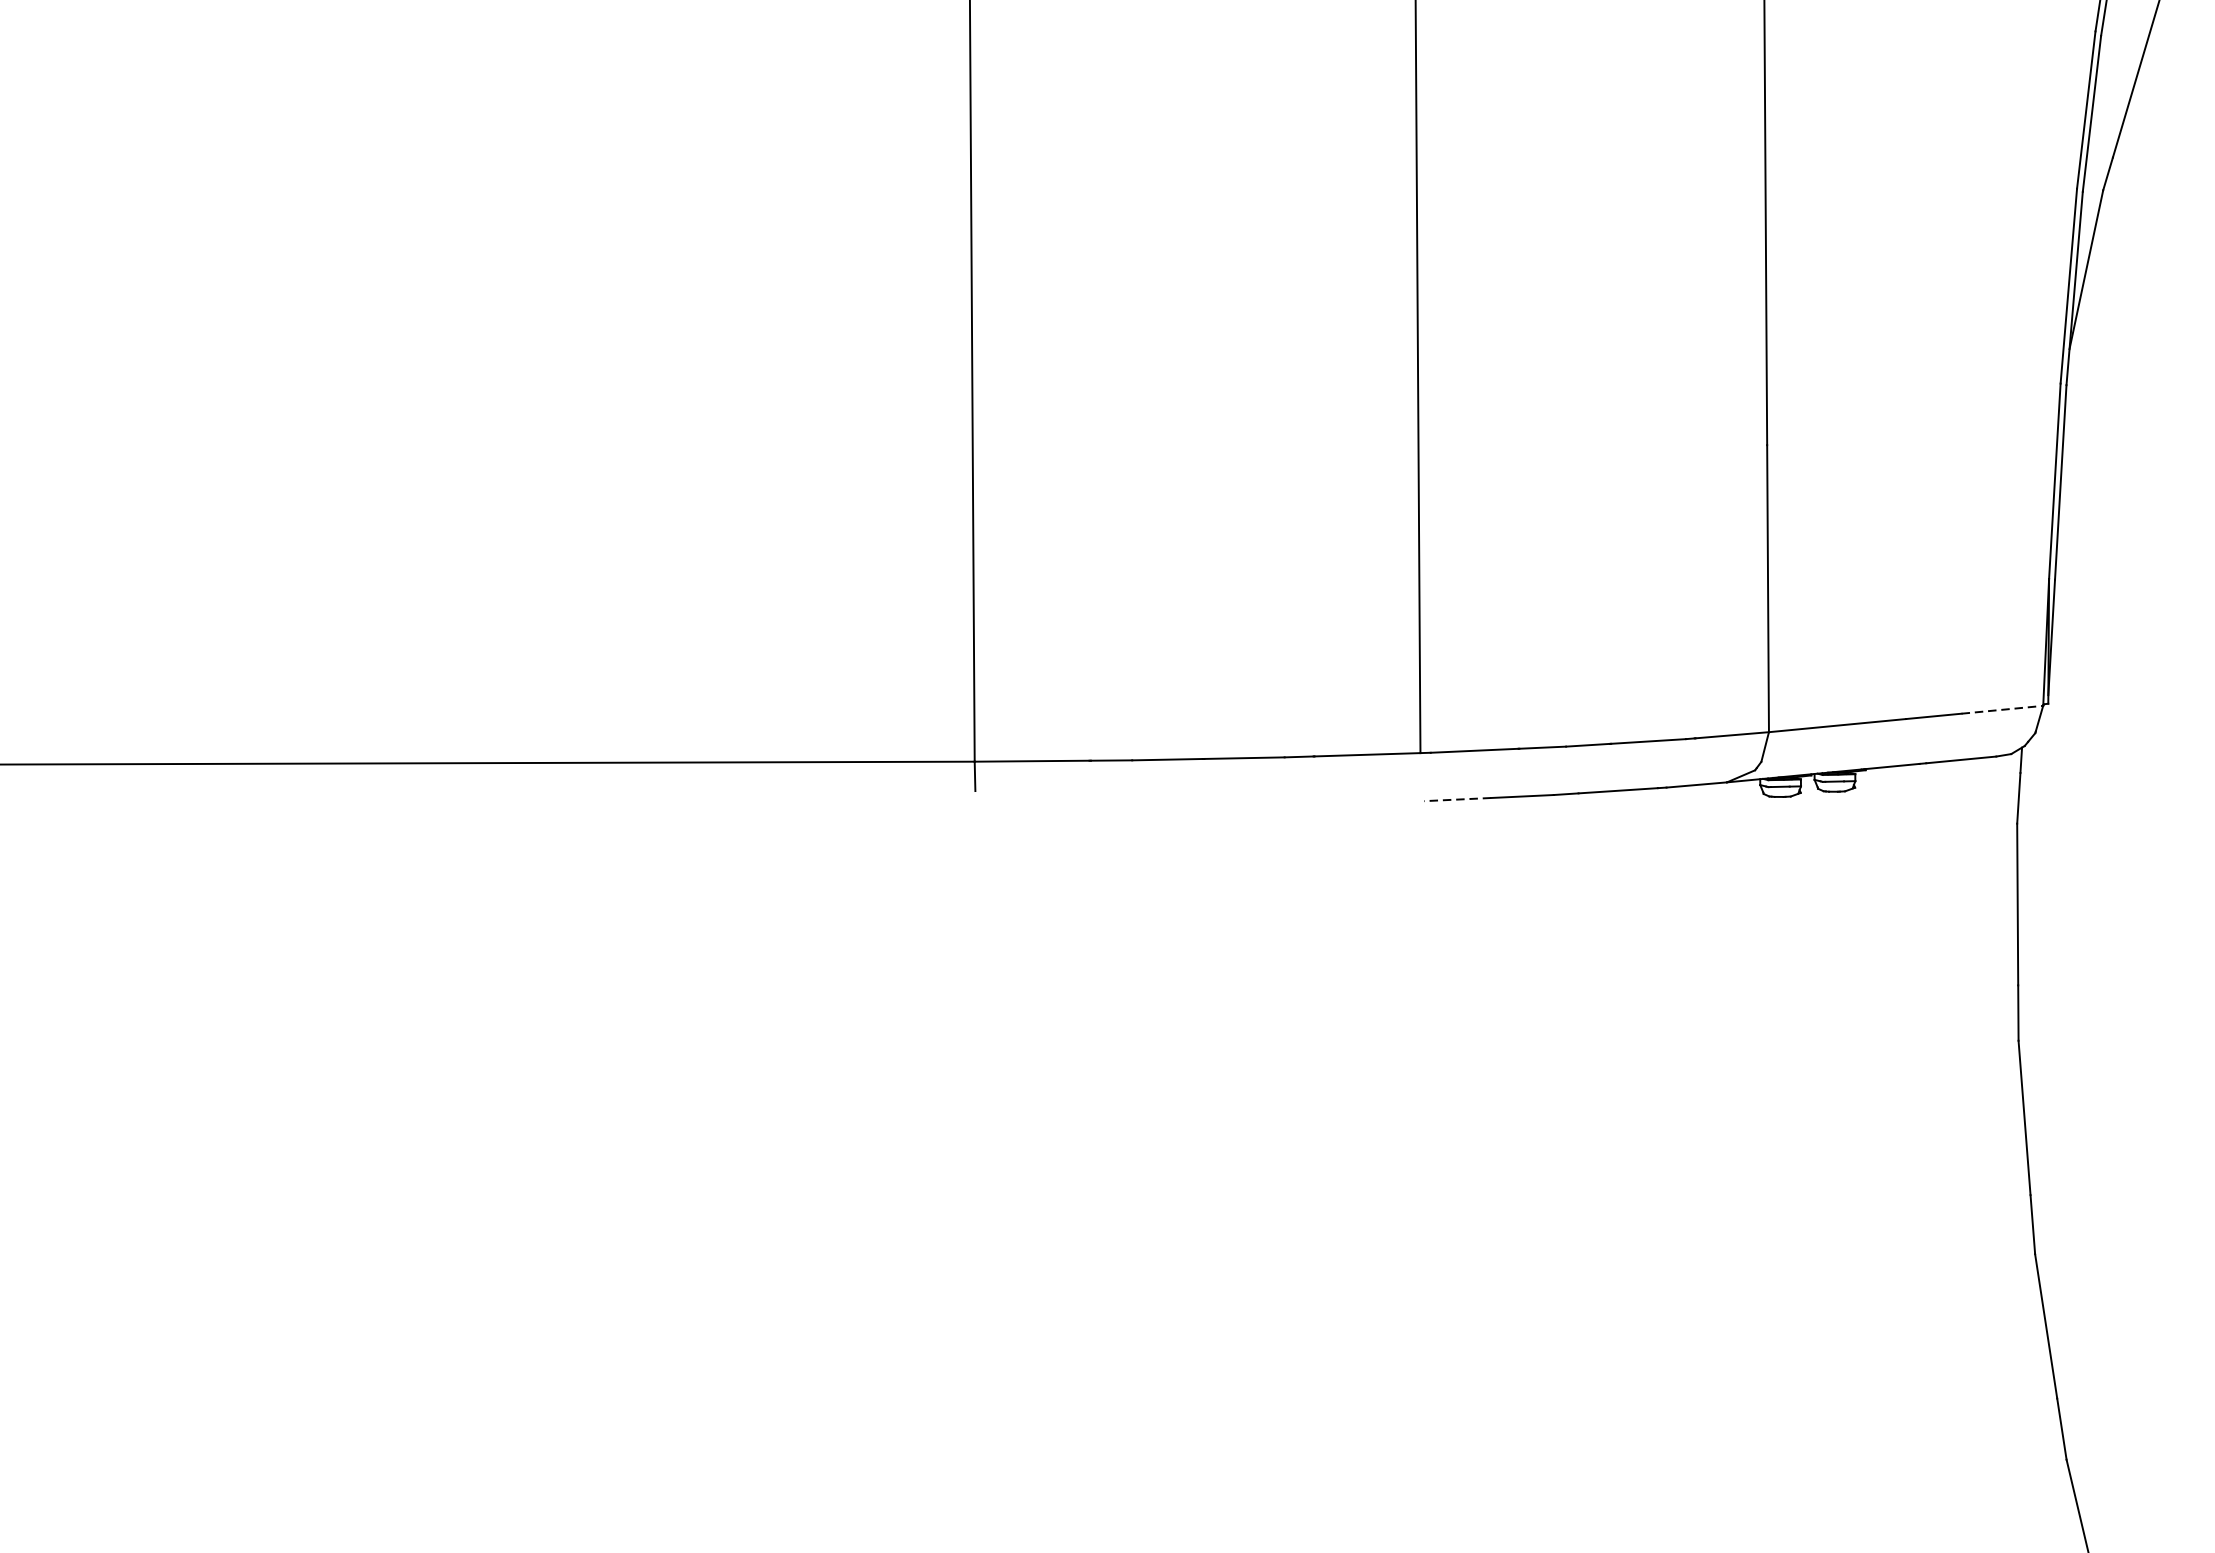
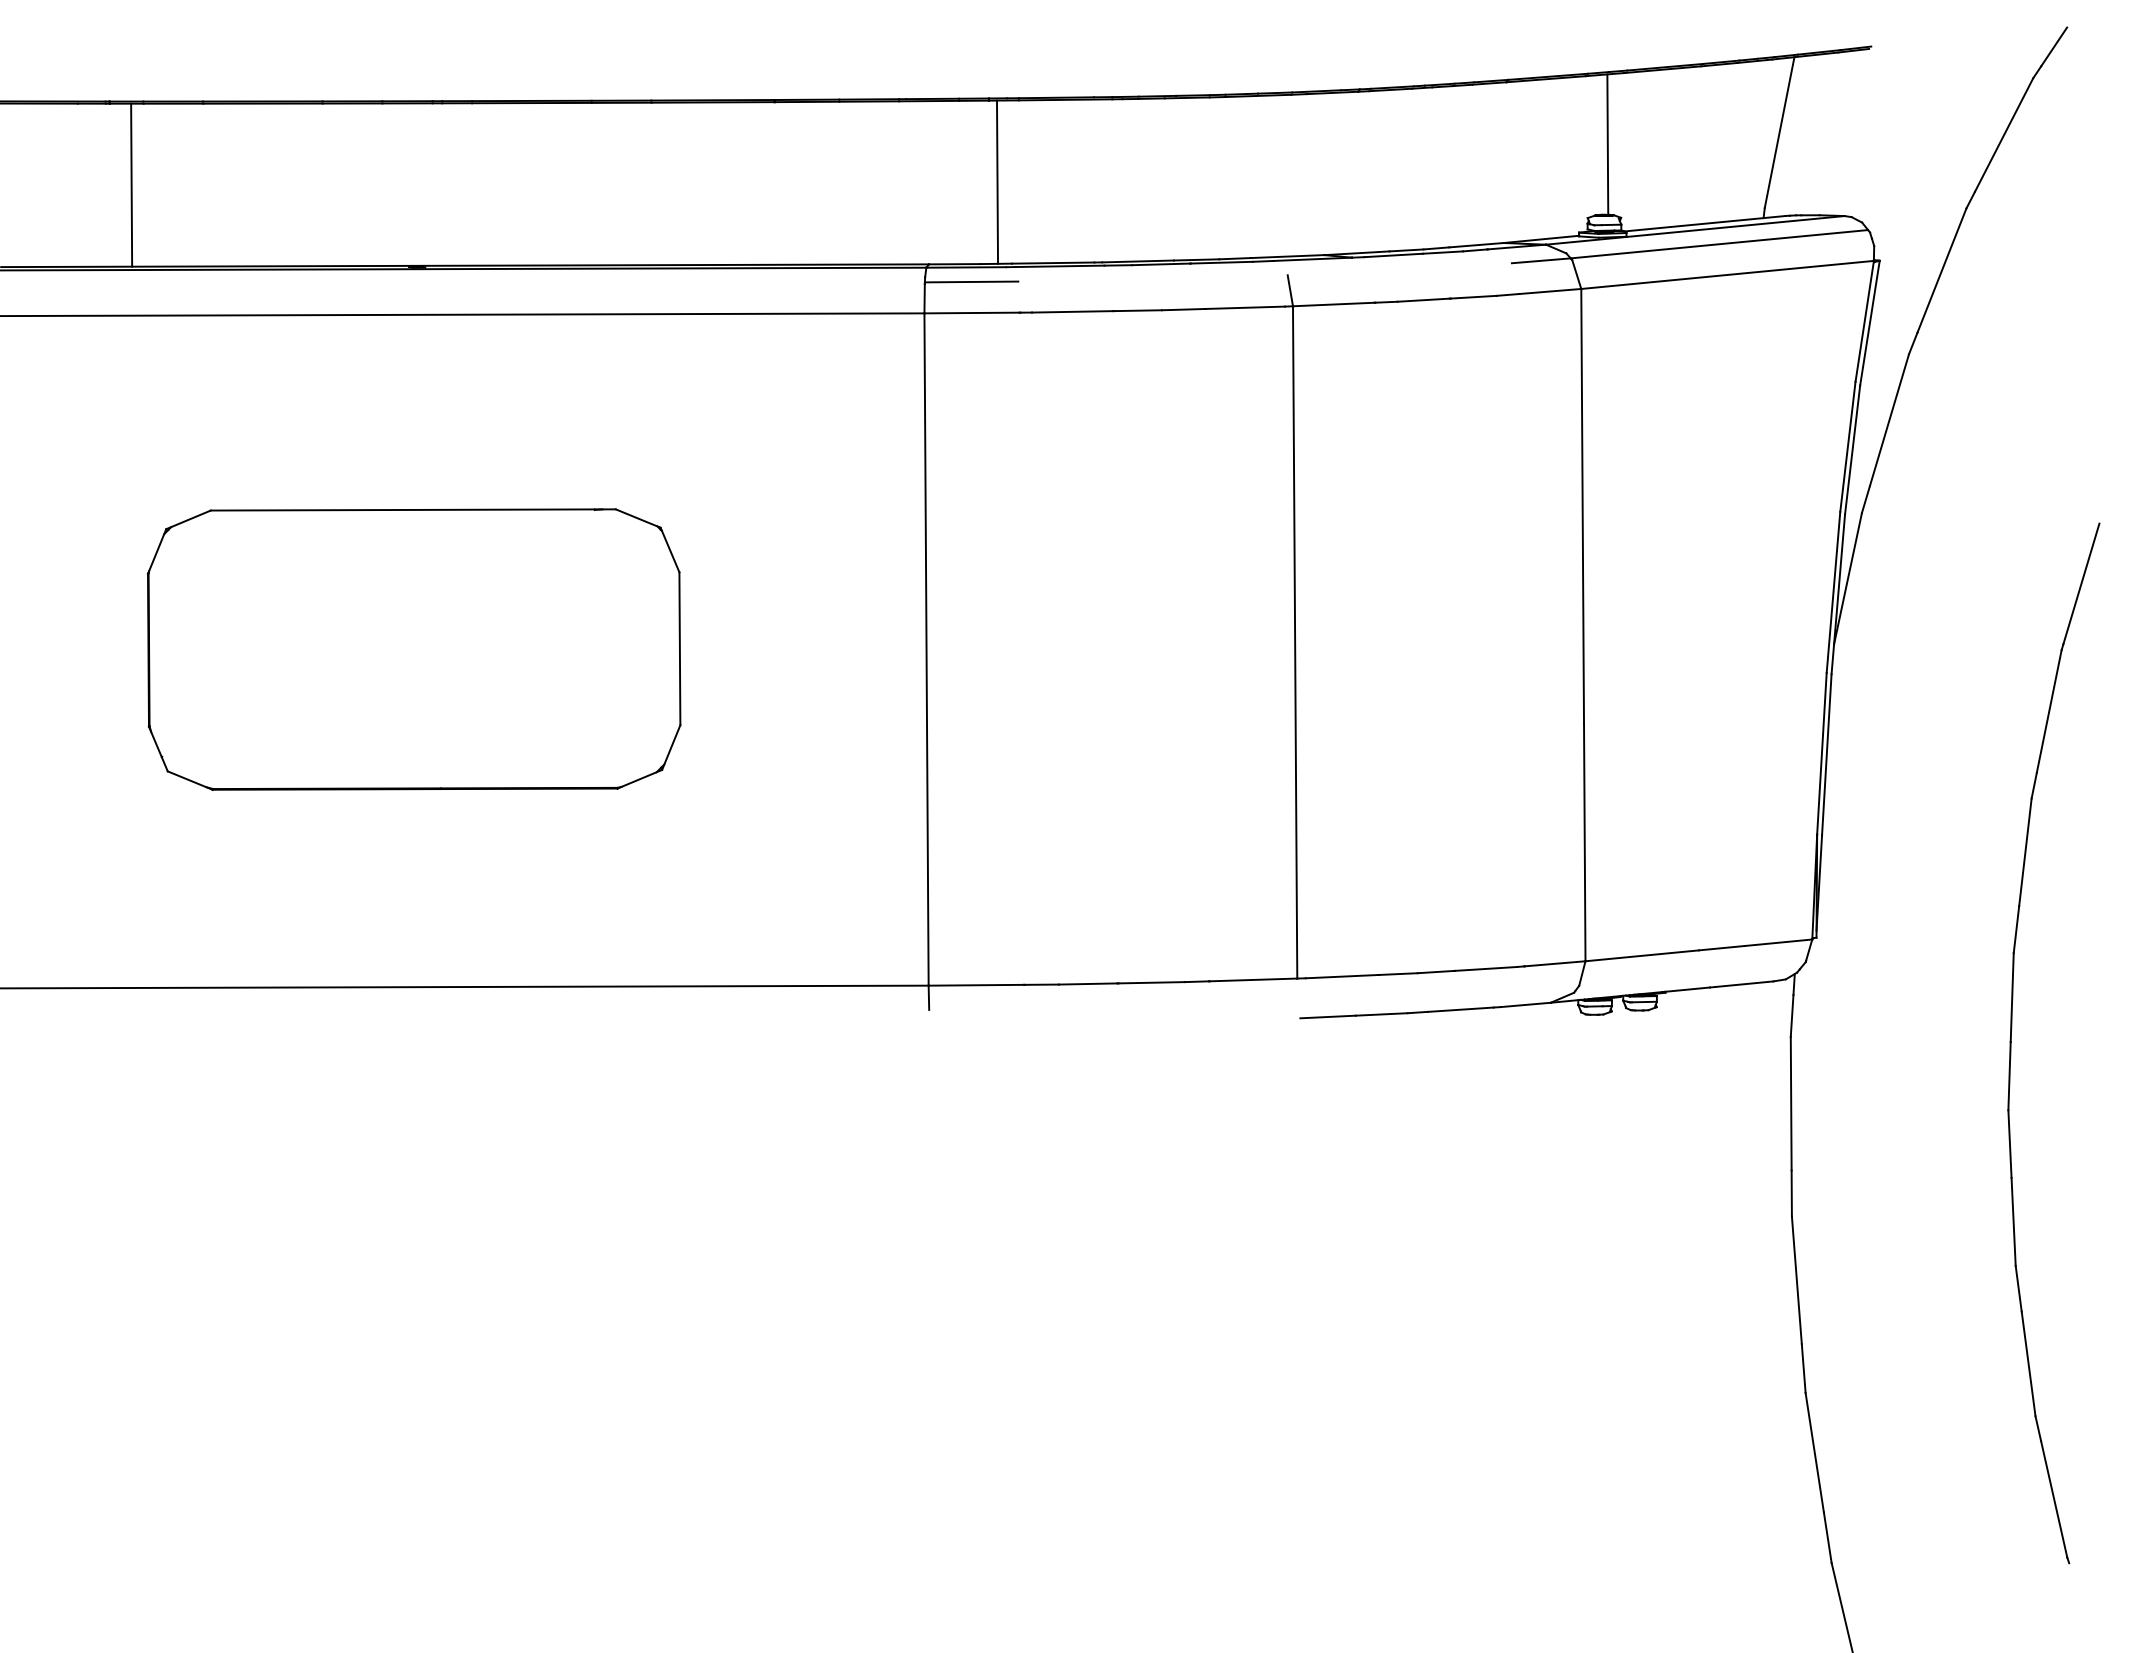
part: (351, 355) -> (413, 649), added
line: (2002, 709) -> (1778, 942), dashed -> solid
line: (1458, 798) -> (1328, 1016), dashed -> solid

